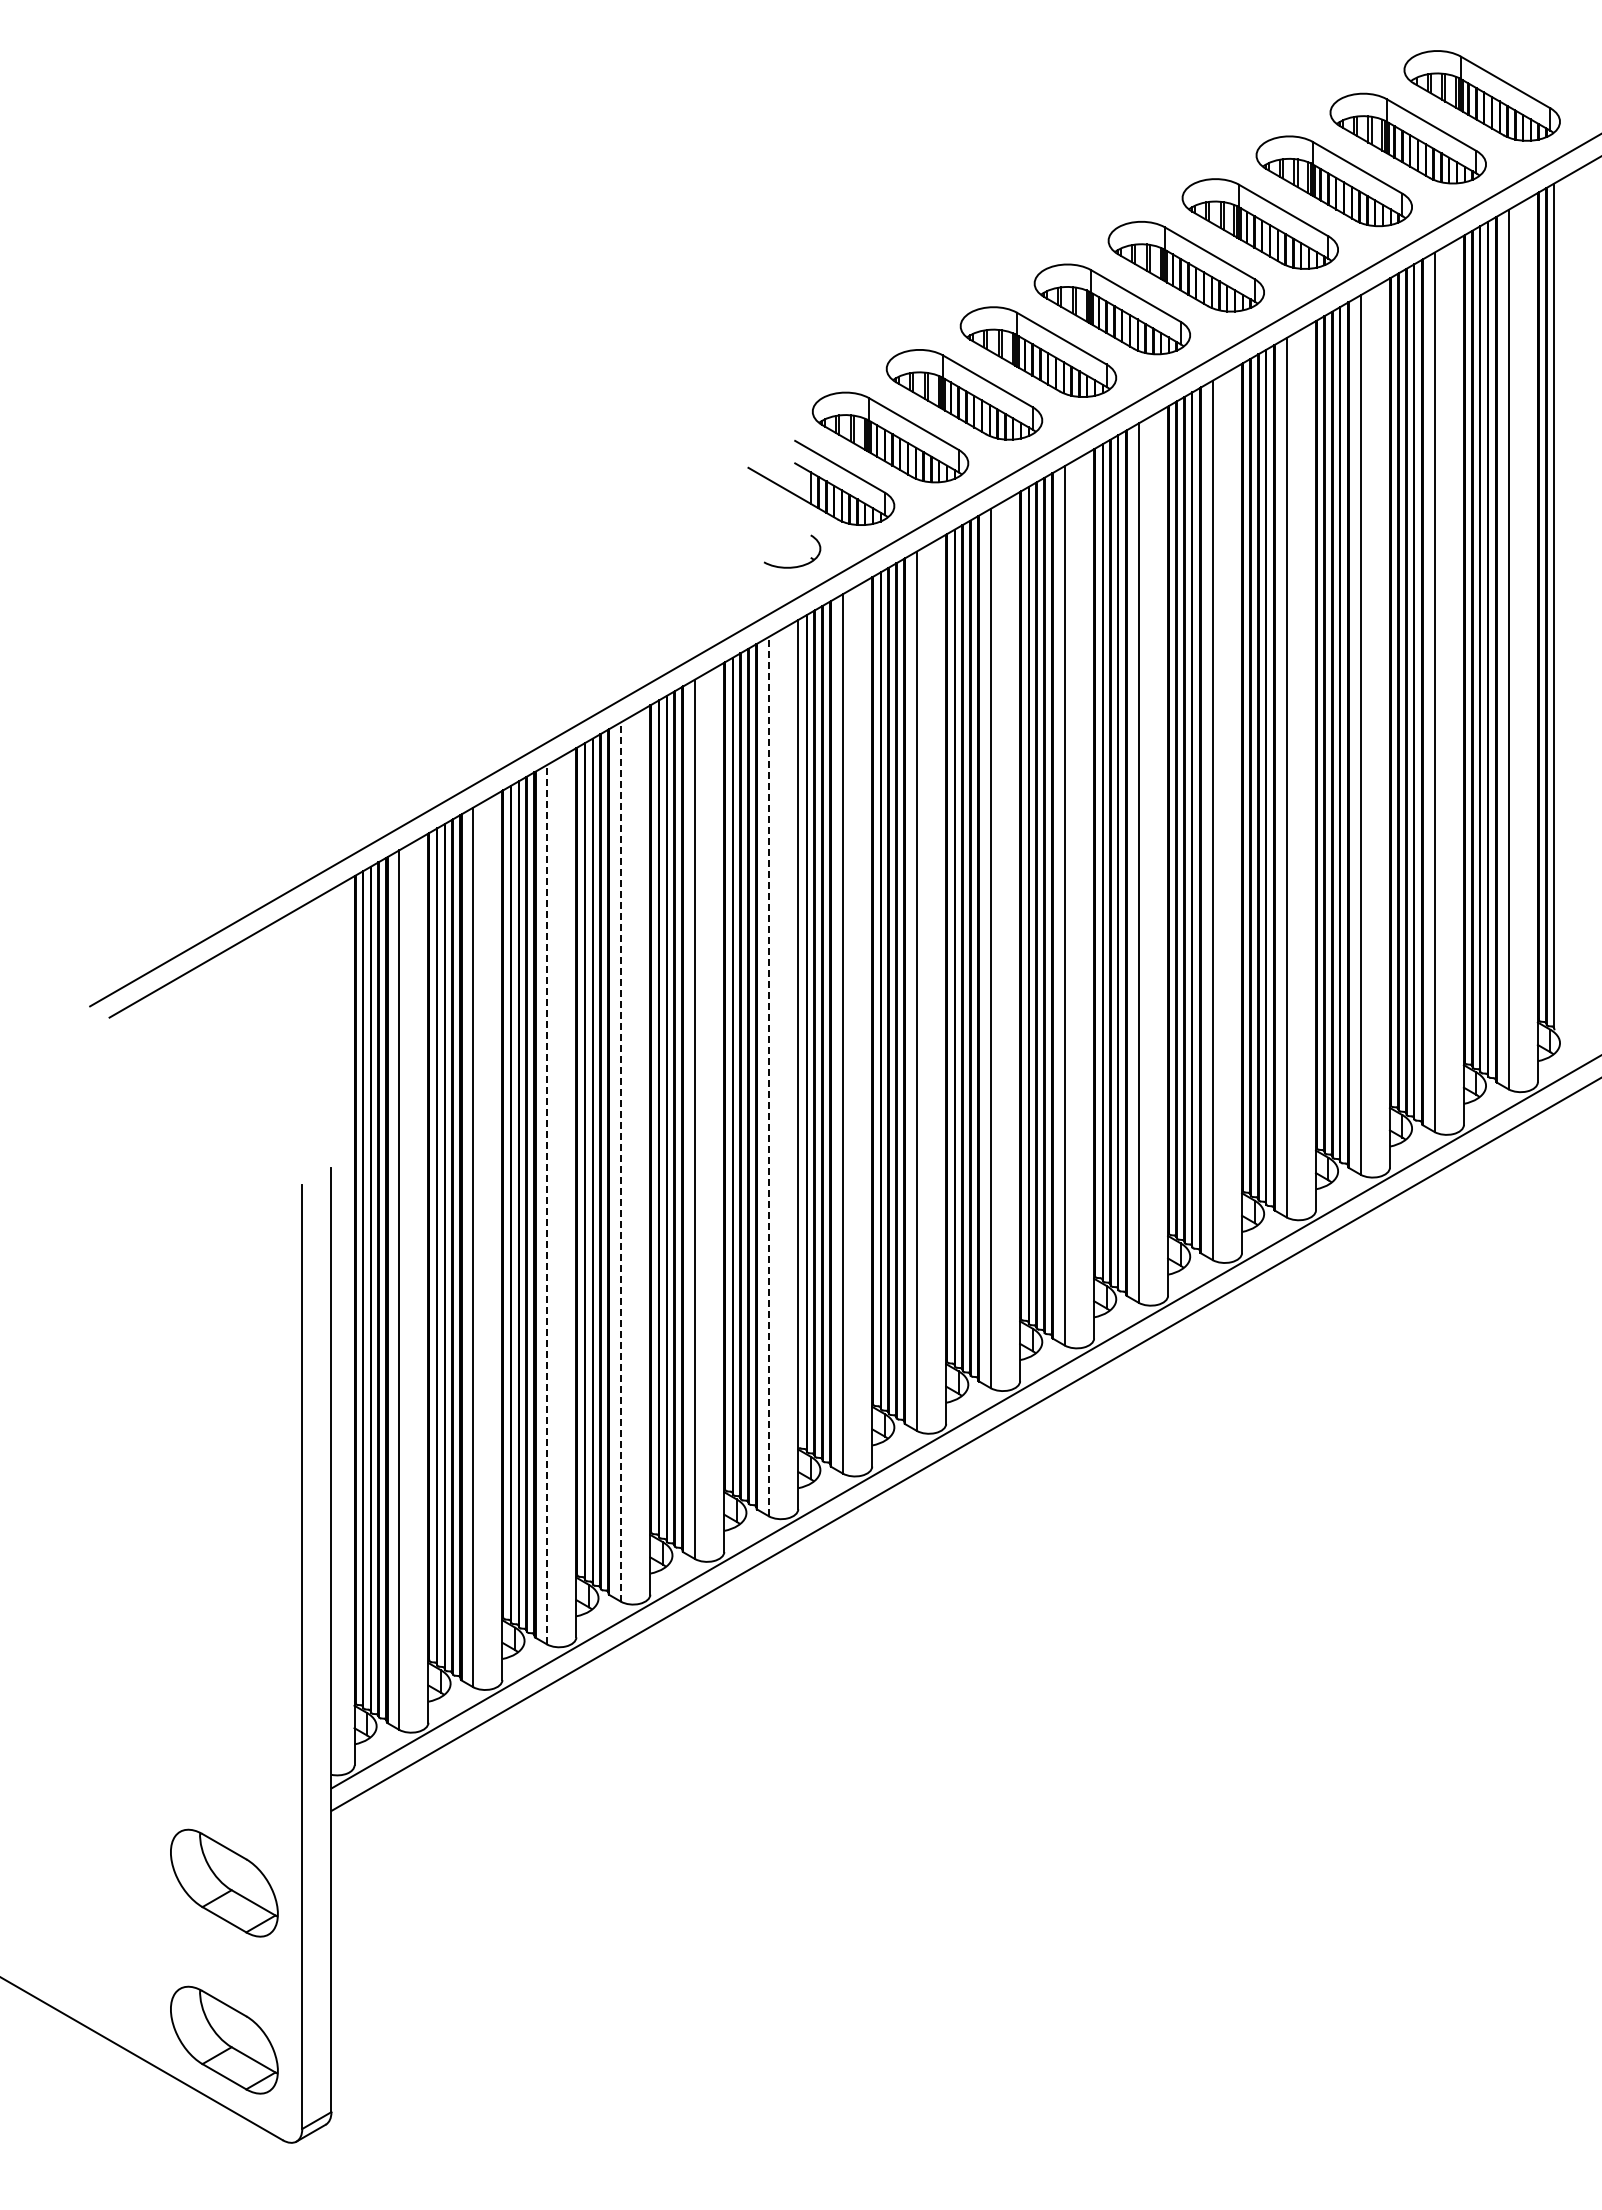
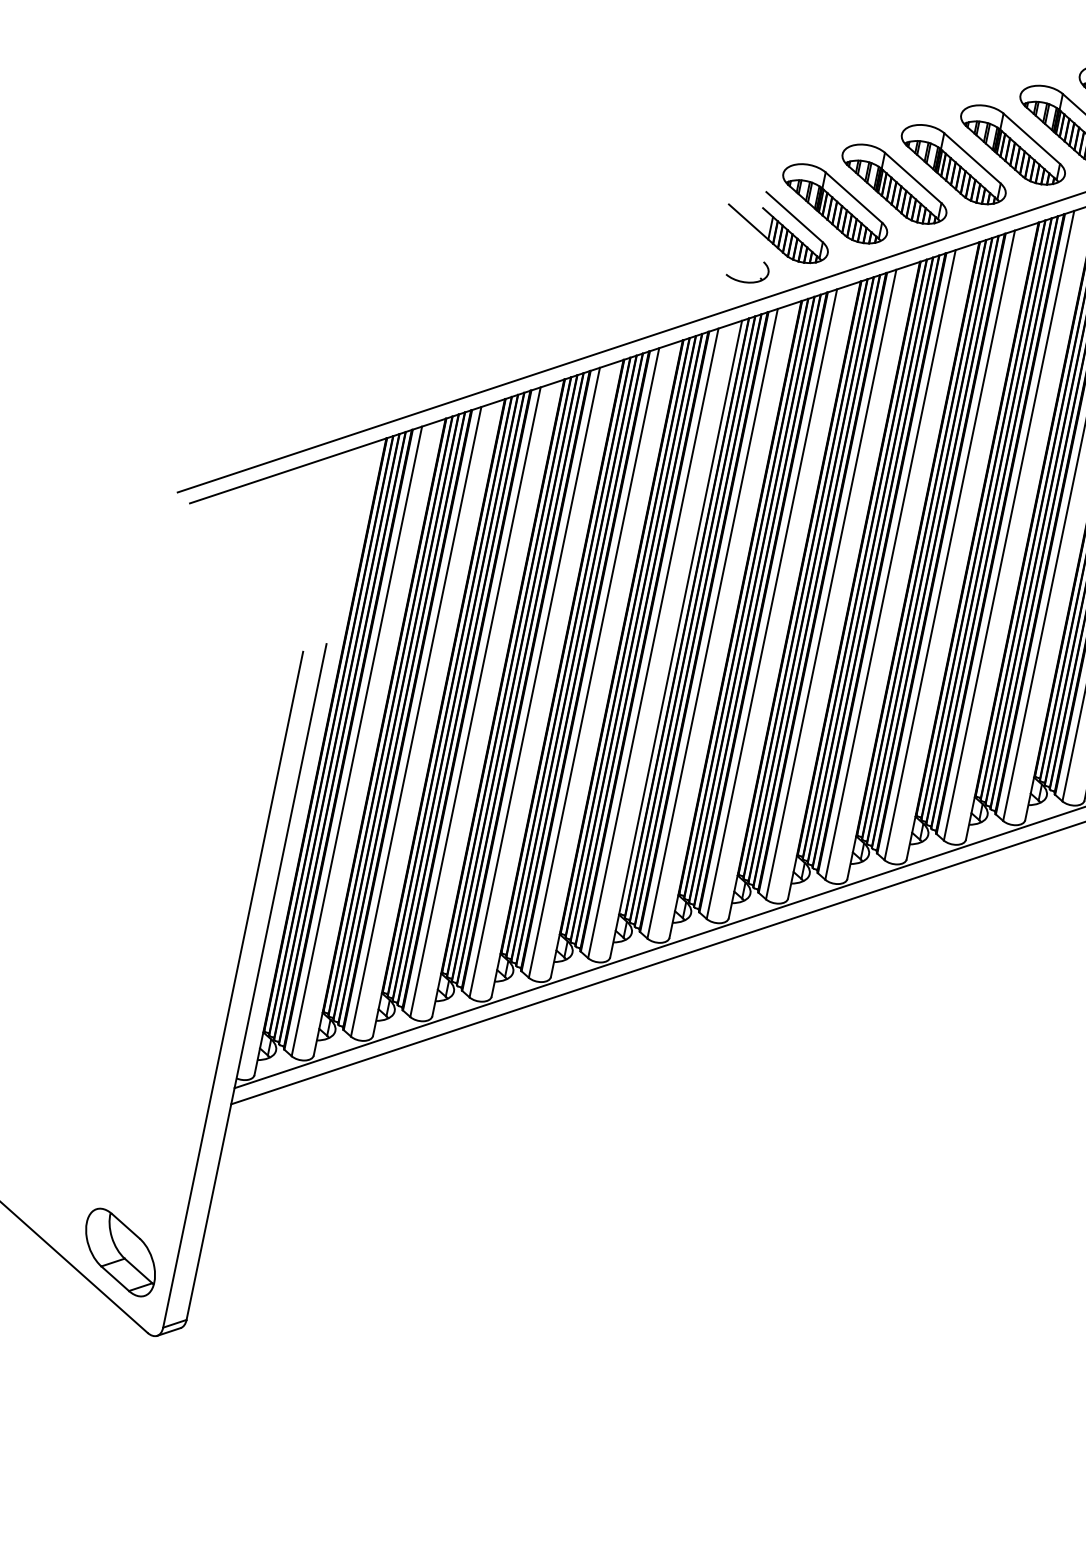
line: (768, 1076) -> (653, 643), dashed -> solid
line: (620, 1162) -> (534, 682), dashed -> solid
line: (547, 1204) -> (475, 702), dashed -> solid
part: (224, 1882) -> (144, 1139), removed

